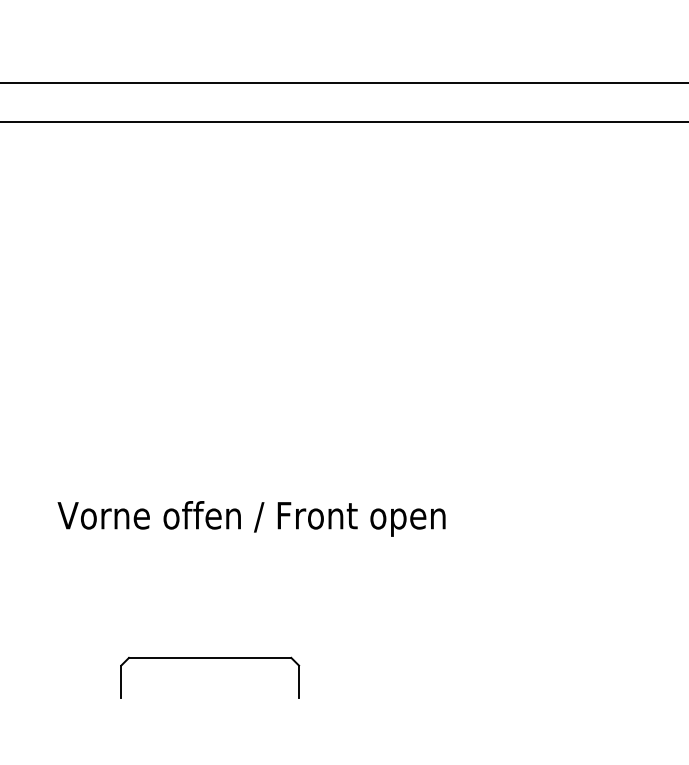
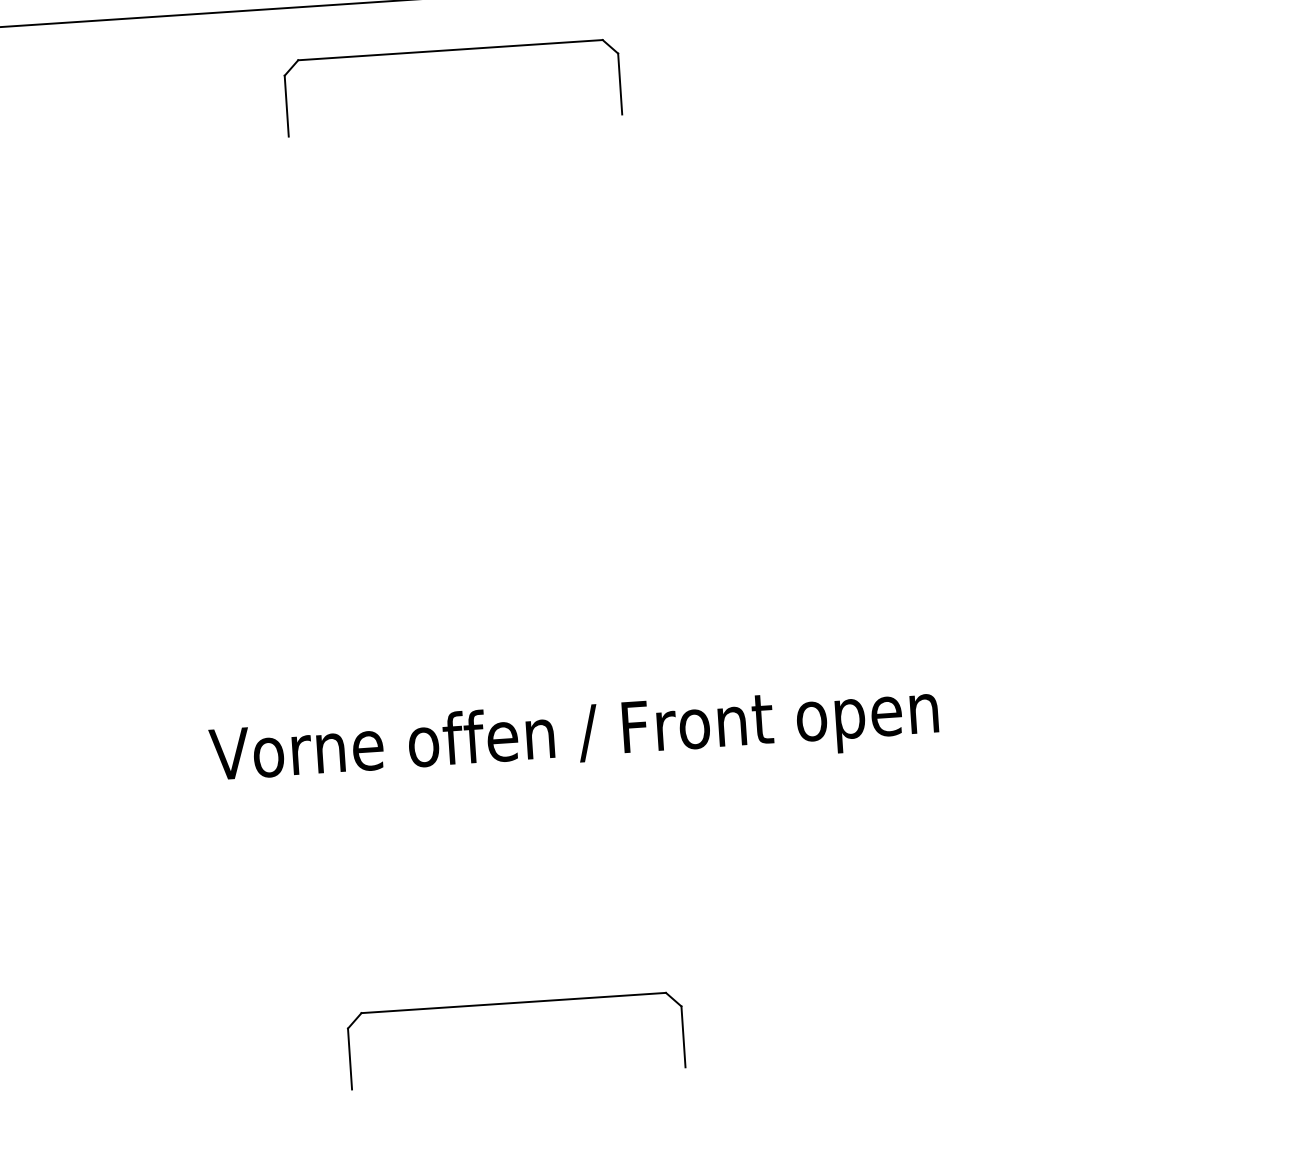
part: (210, 150) -> (451, 51), added

